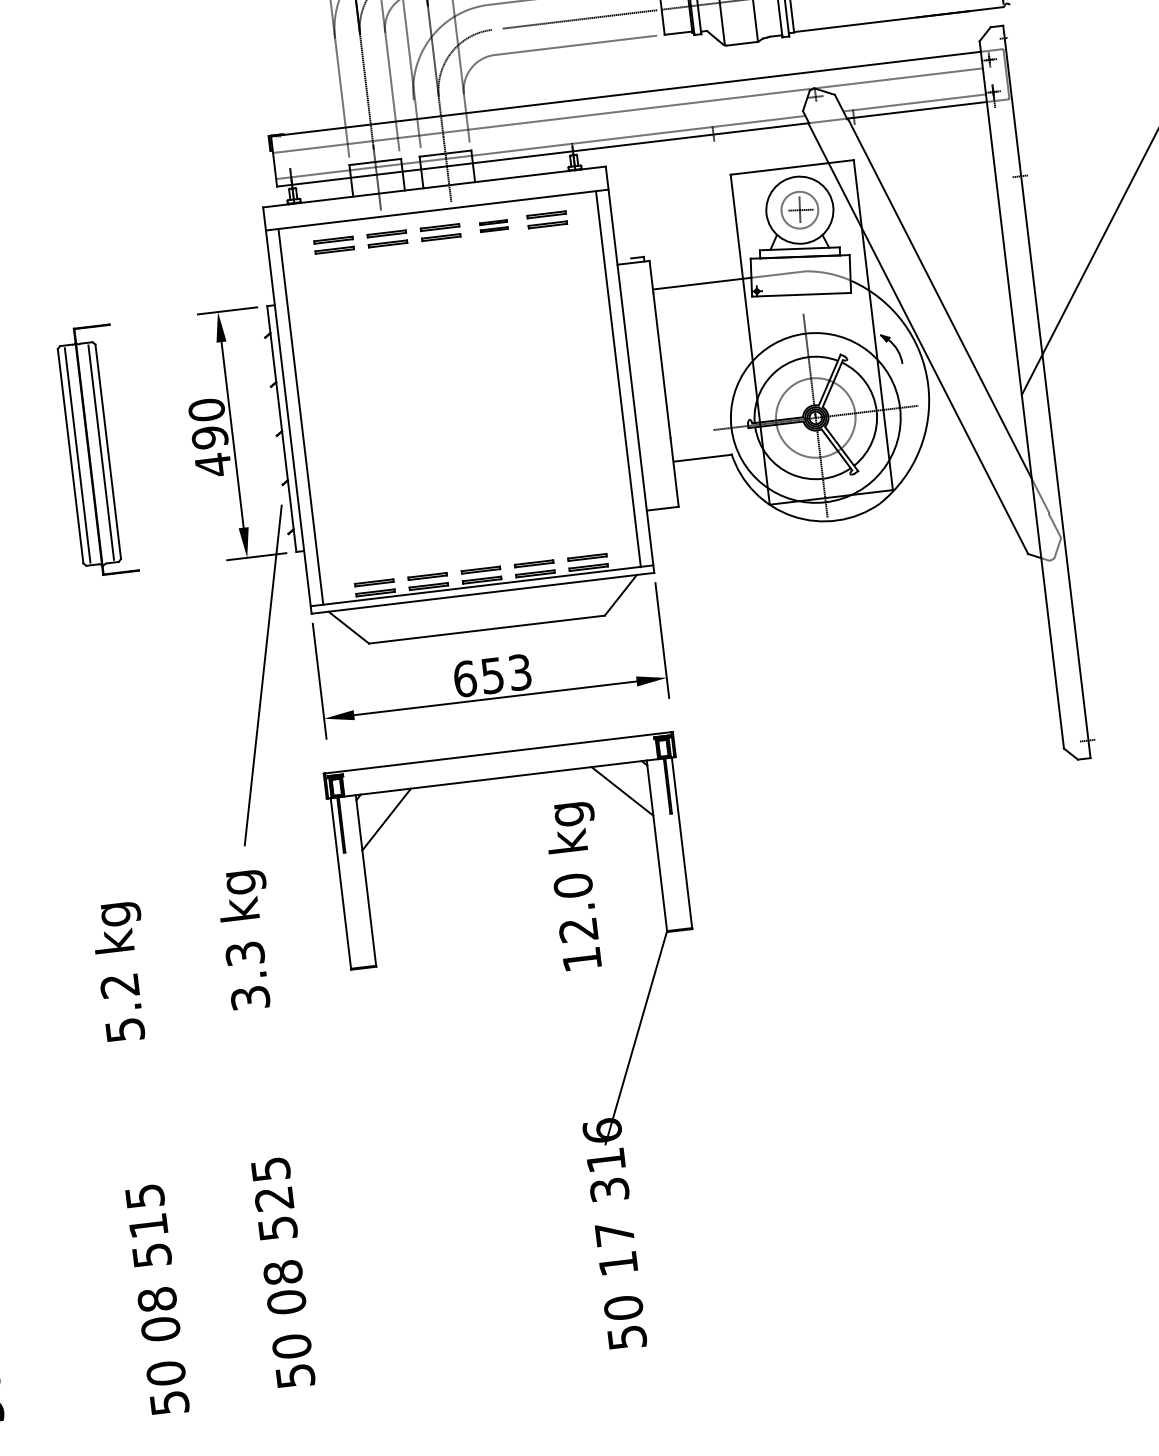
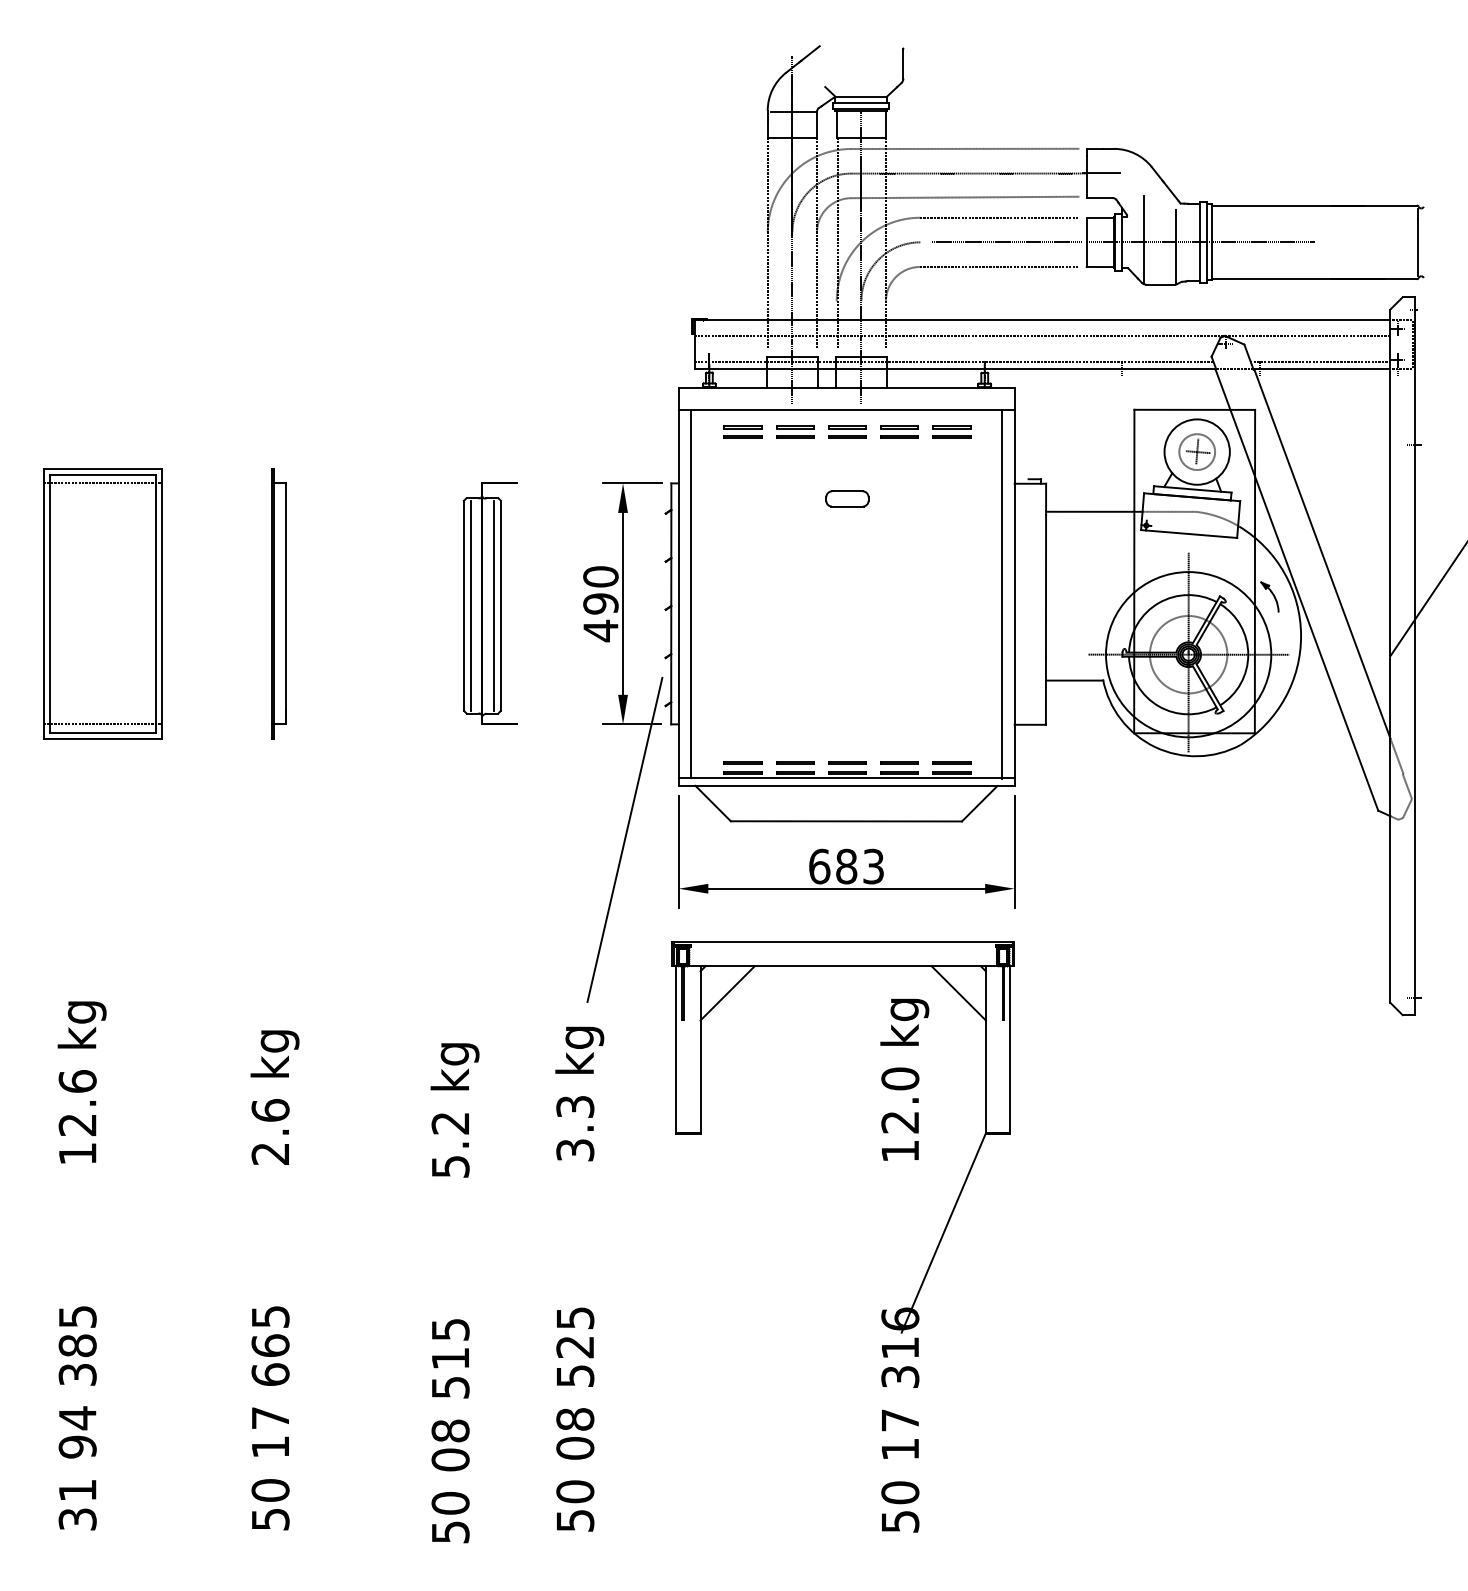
part: (493, 225) -> (899, 431), size x1.43
part: (448, 300) -> (847, 498), added
text: (492, 675) -> (846, 866), 653 -> 683

